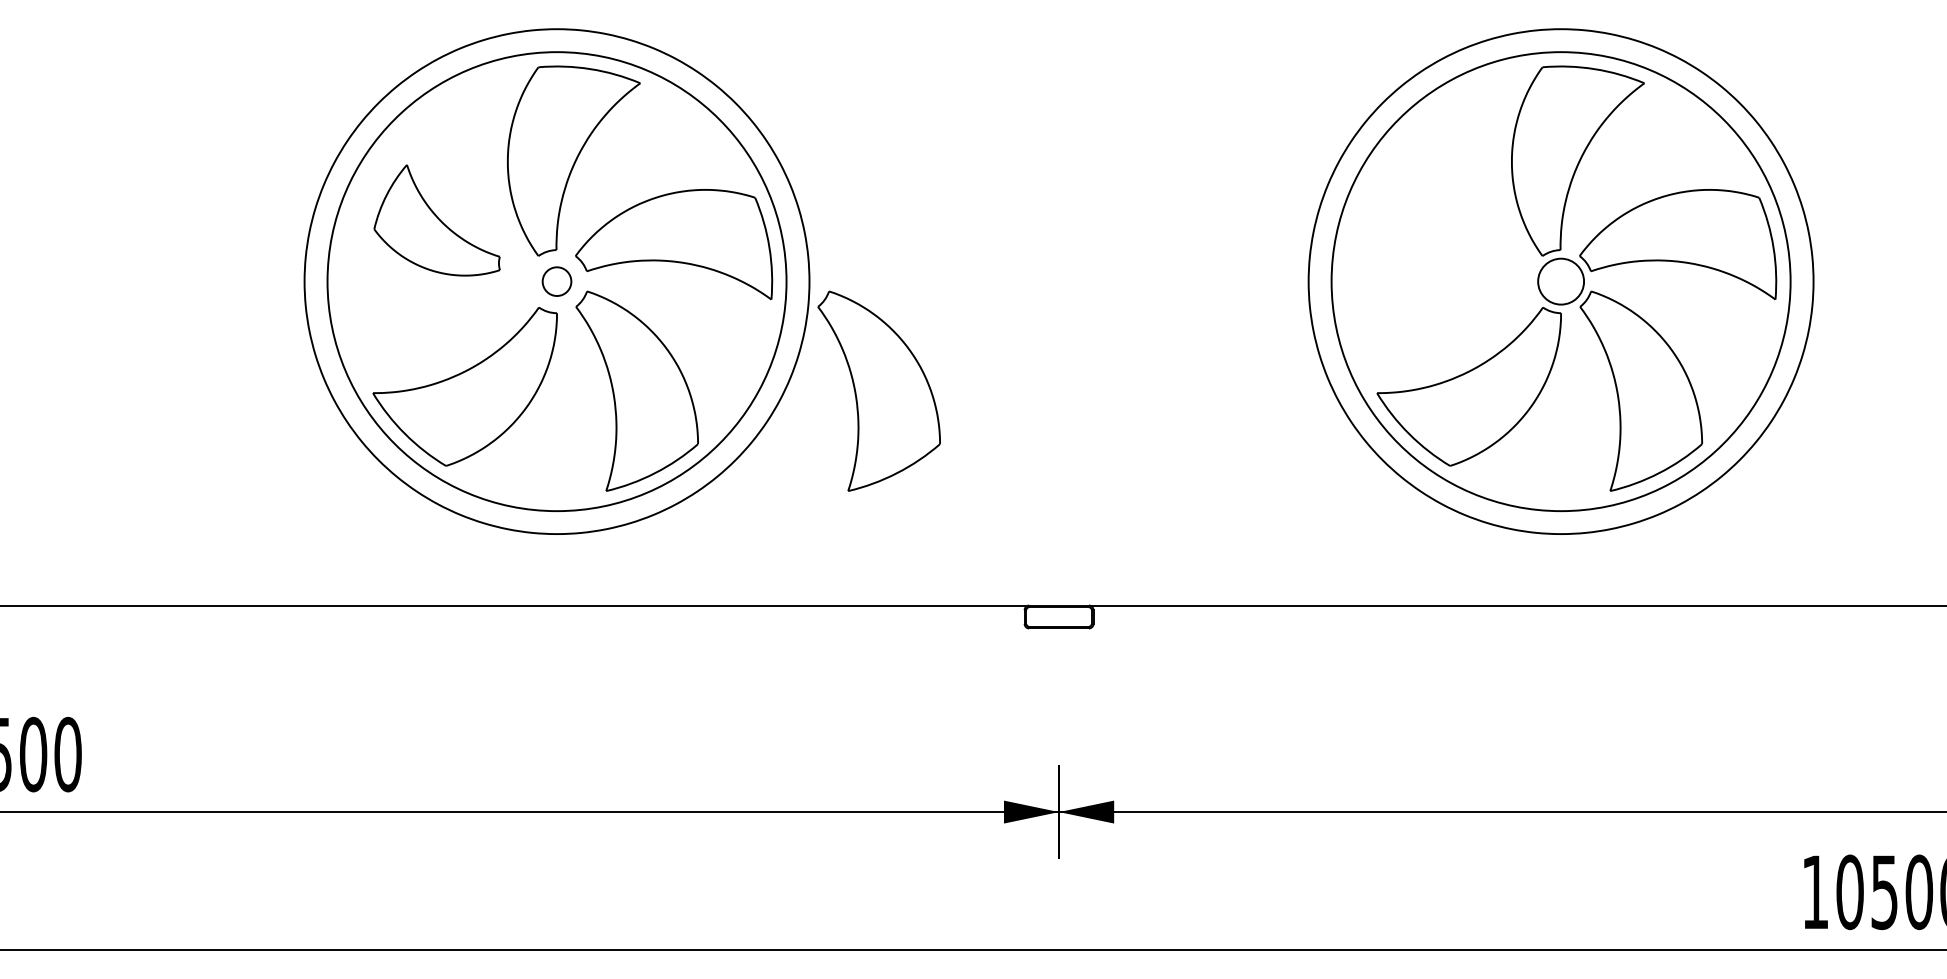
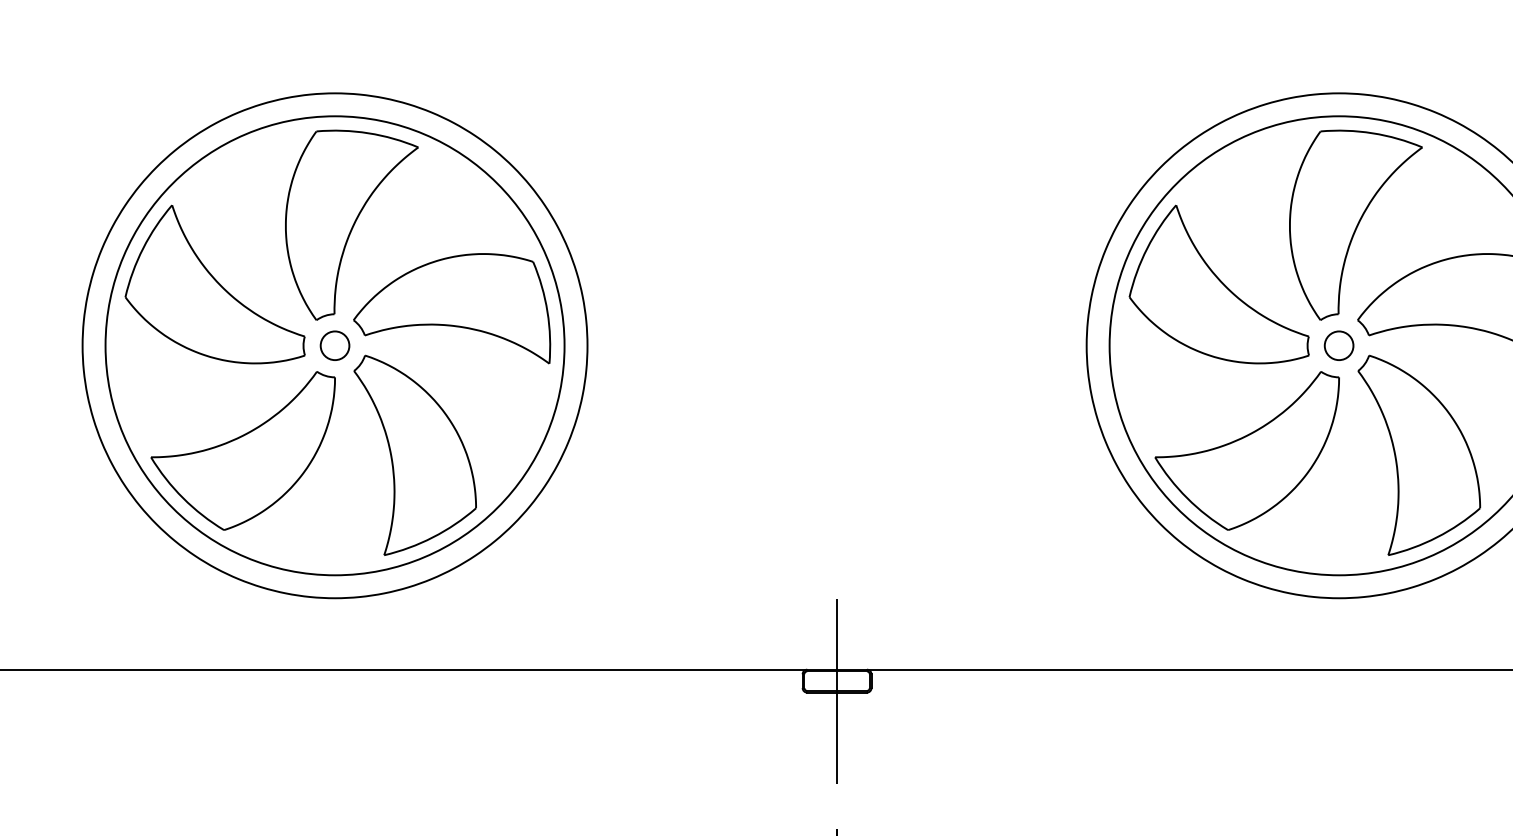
part: (436, 220) -> (214, 284), size x1.43
part: (1440, 220) -> (1218, 284), added
circle: (1560, 281) -> (1338, 345), size x0.62
part: (878, 390) -> (656, 454), removed
line: (1059, 627) -> (837, 691), added

